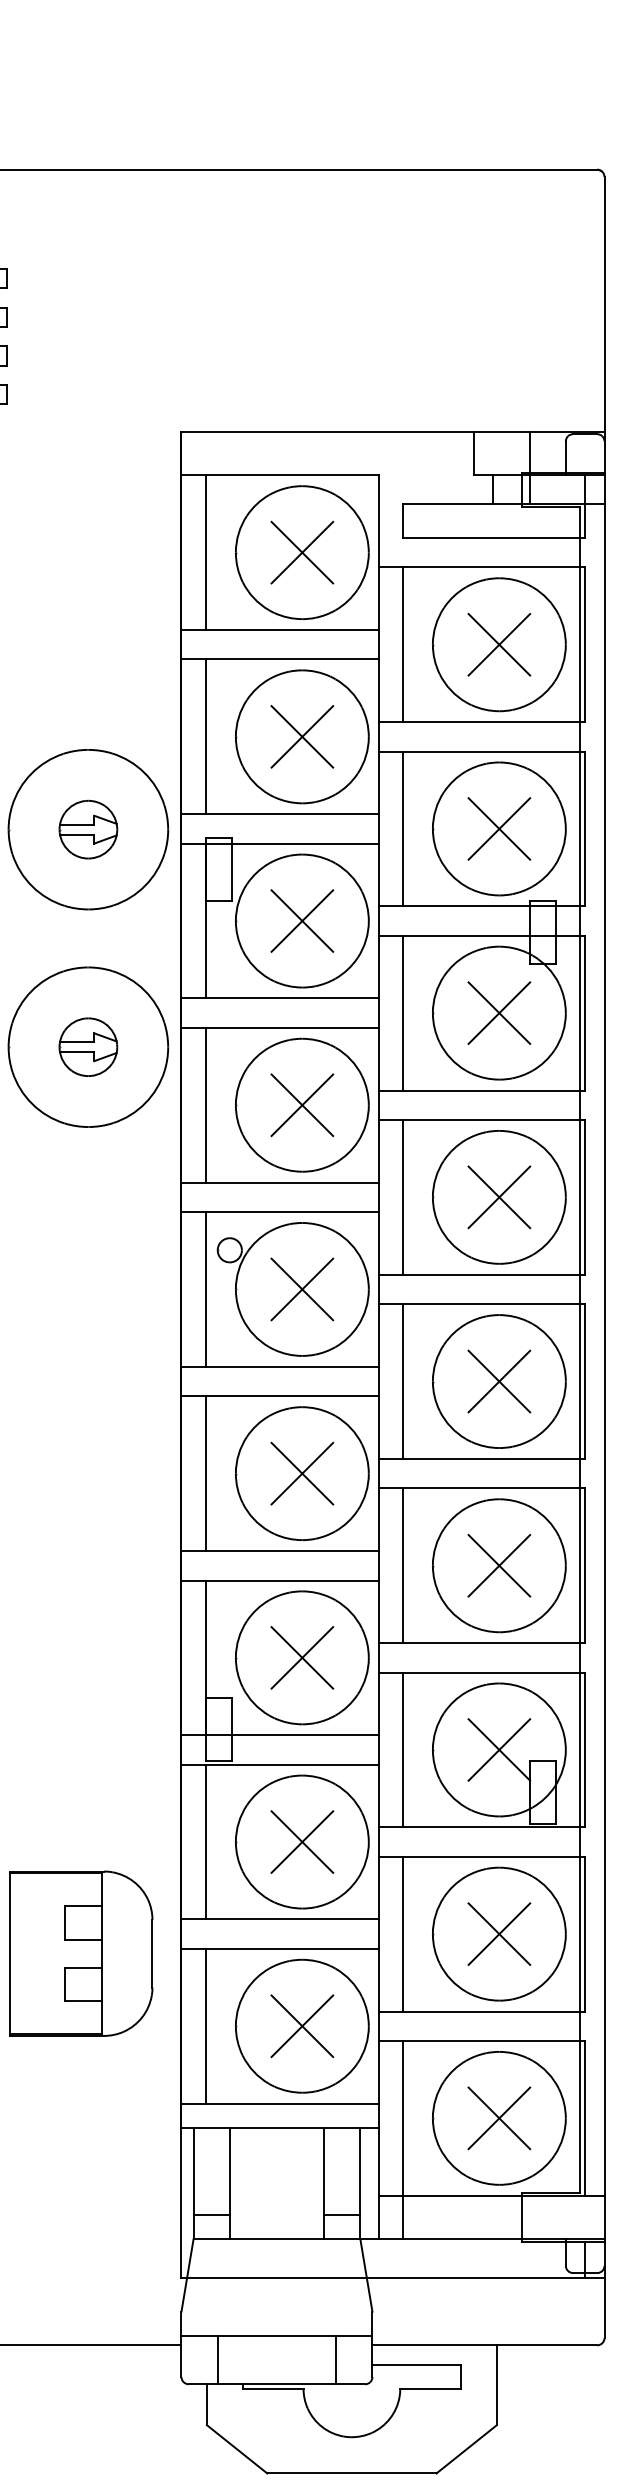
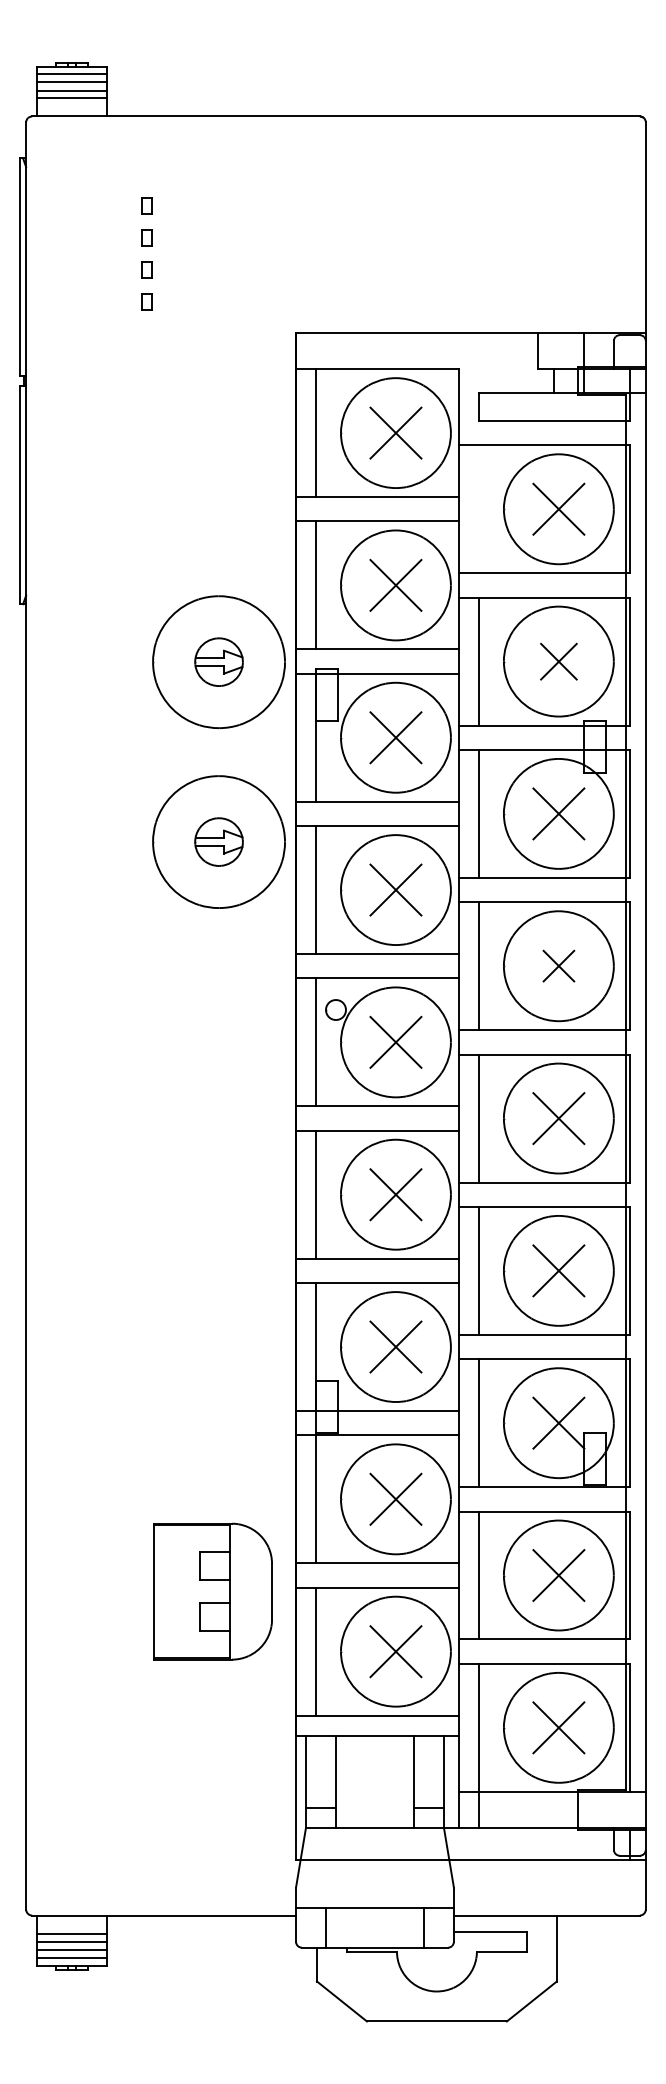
line: (402, 645) -> (478, 509), removed
part: (498, 828) -> (558, 661), size x0.7
part: (498, 1196) -> (558, 965), size x0.6

